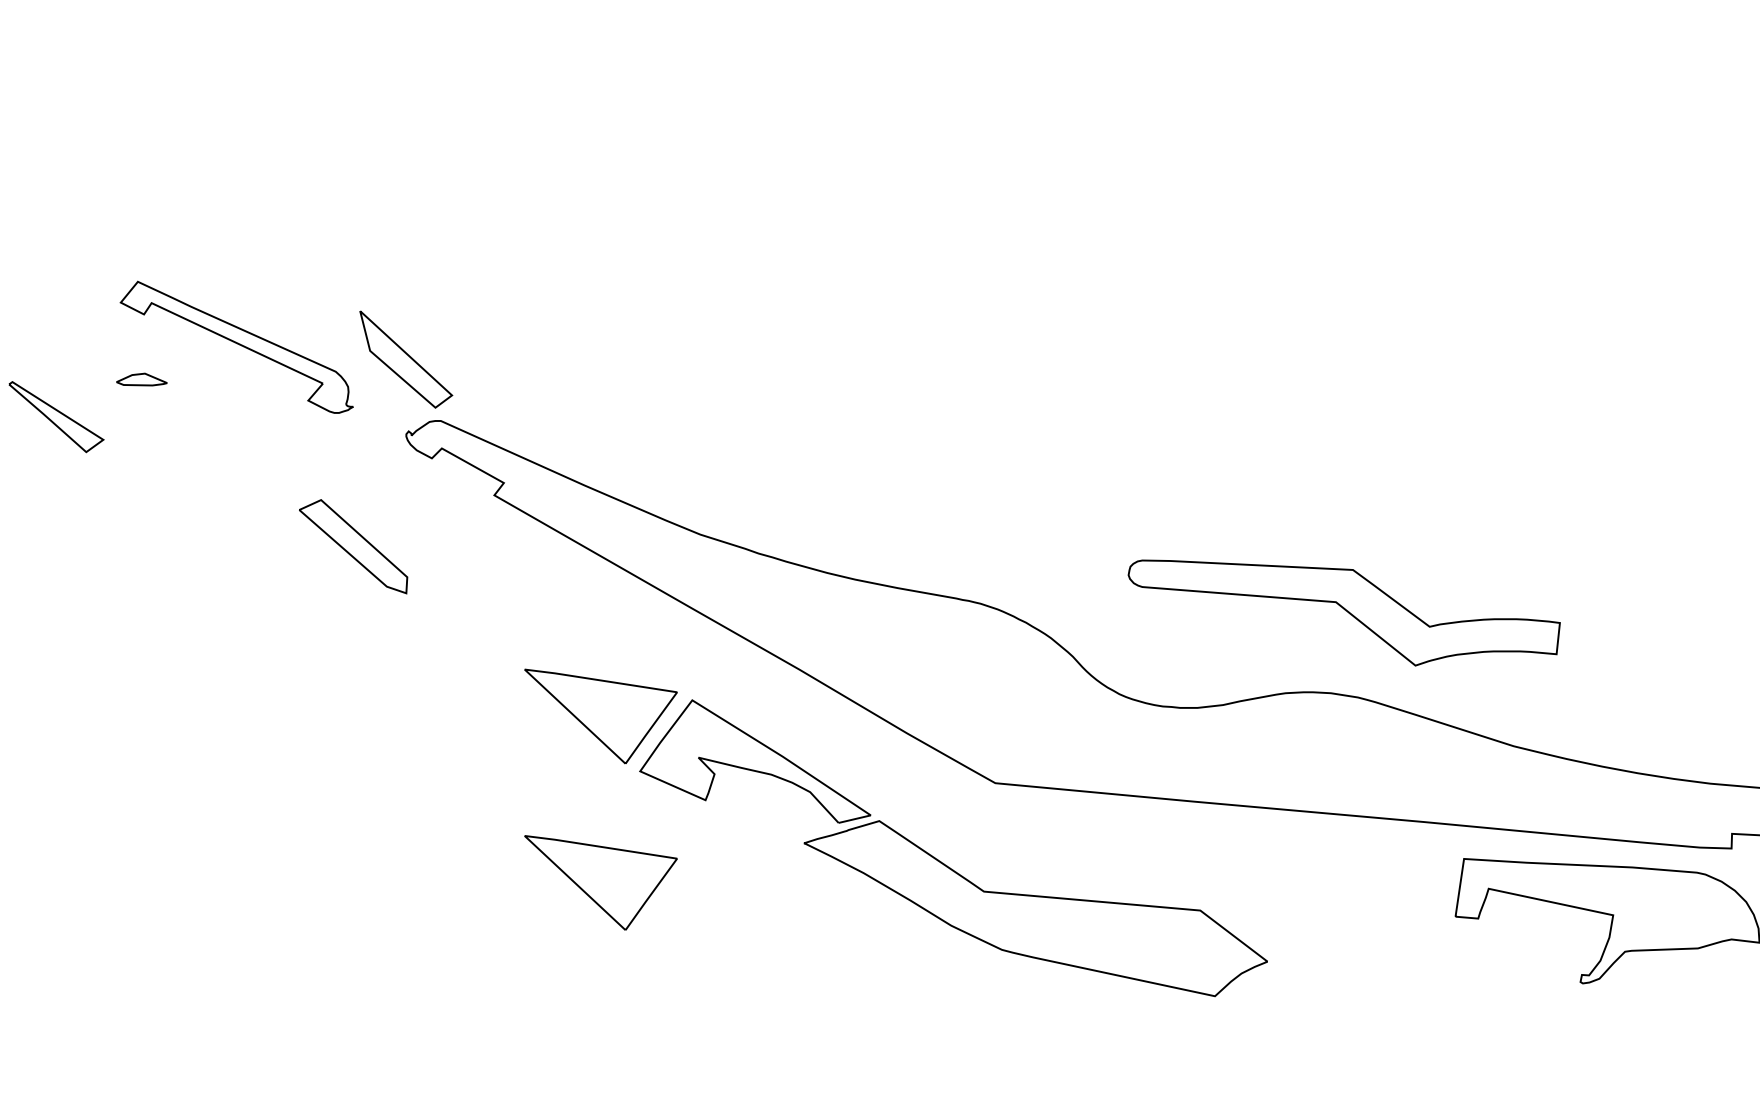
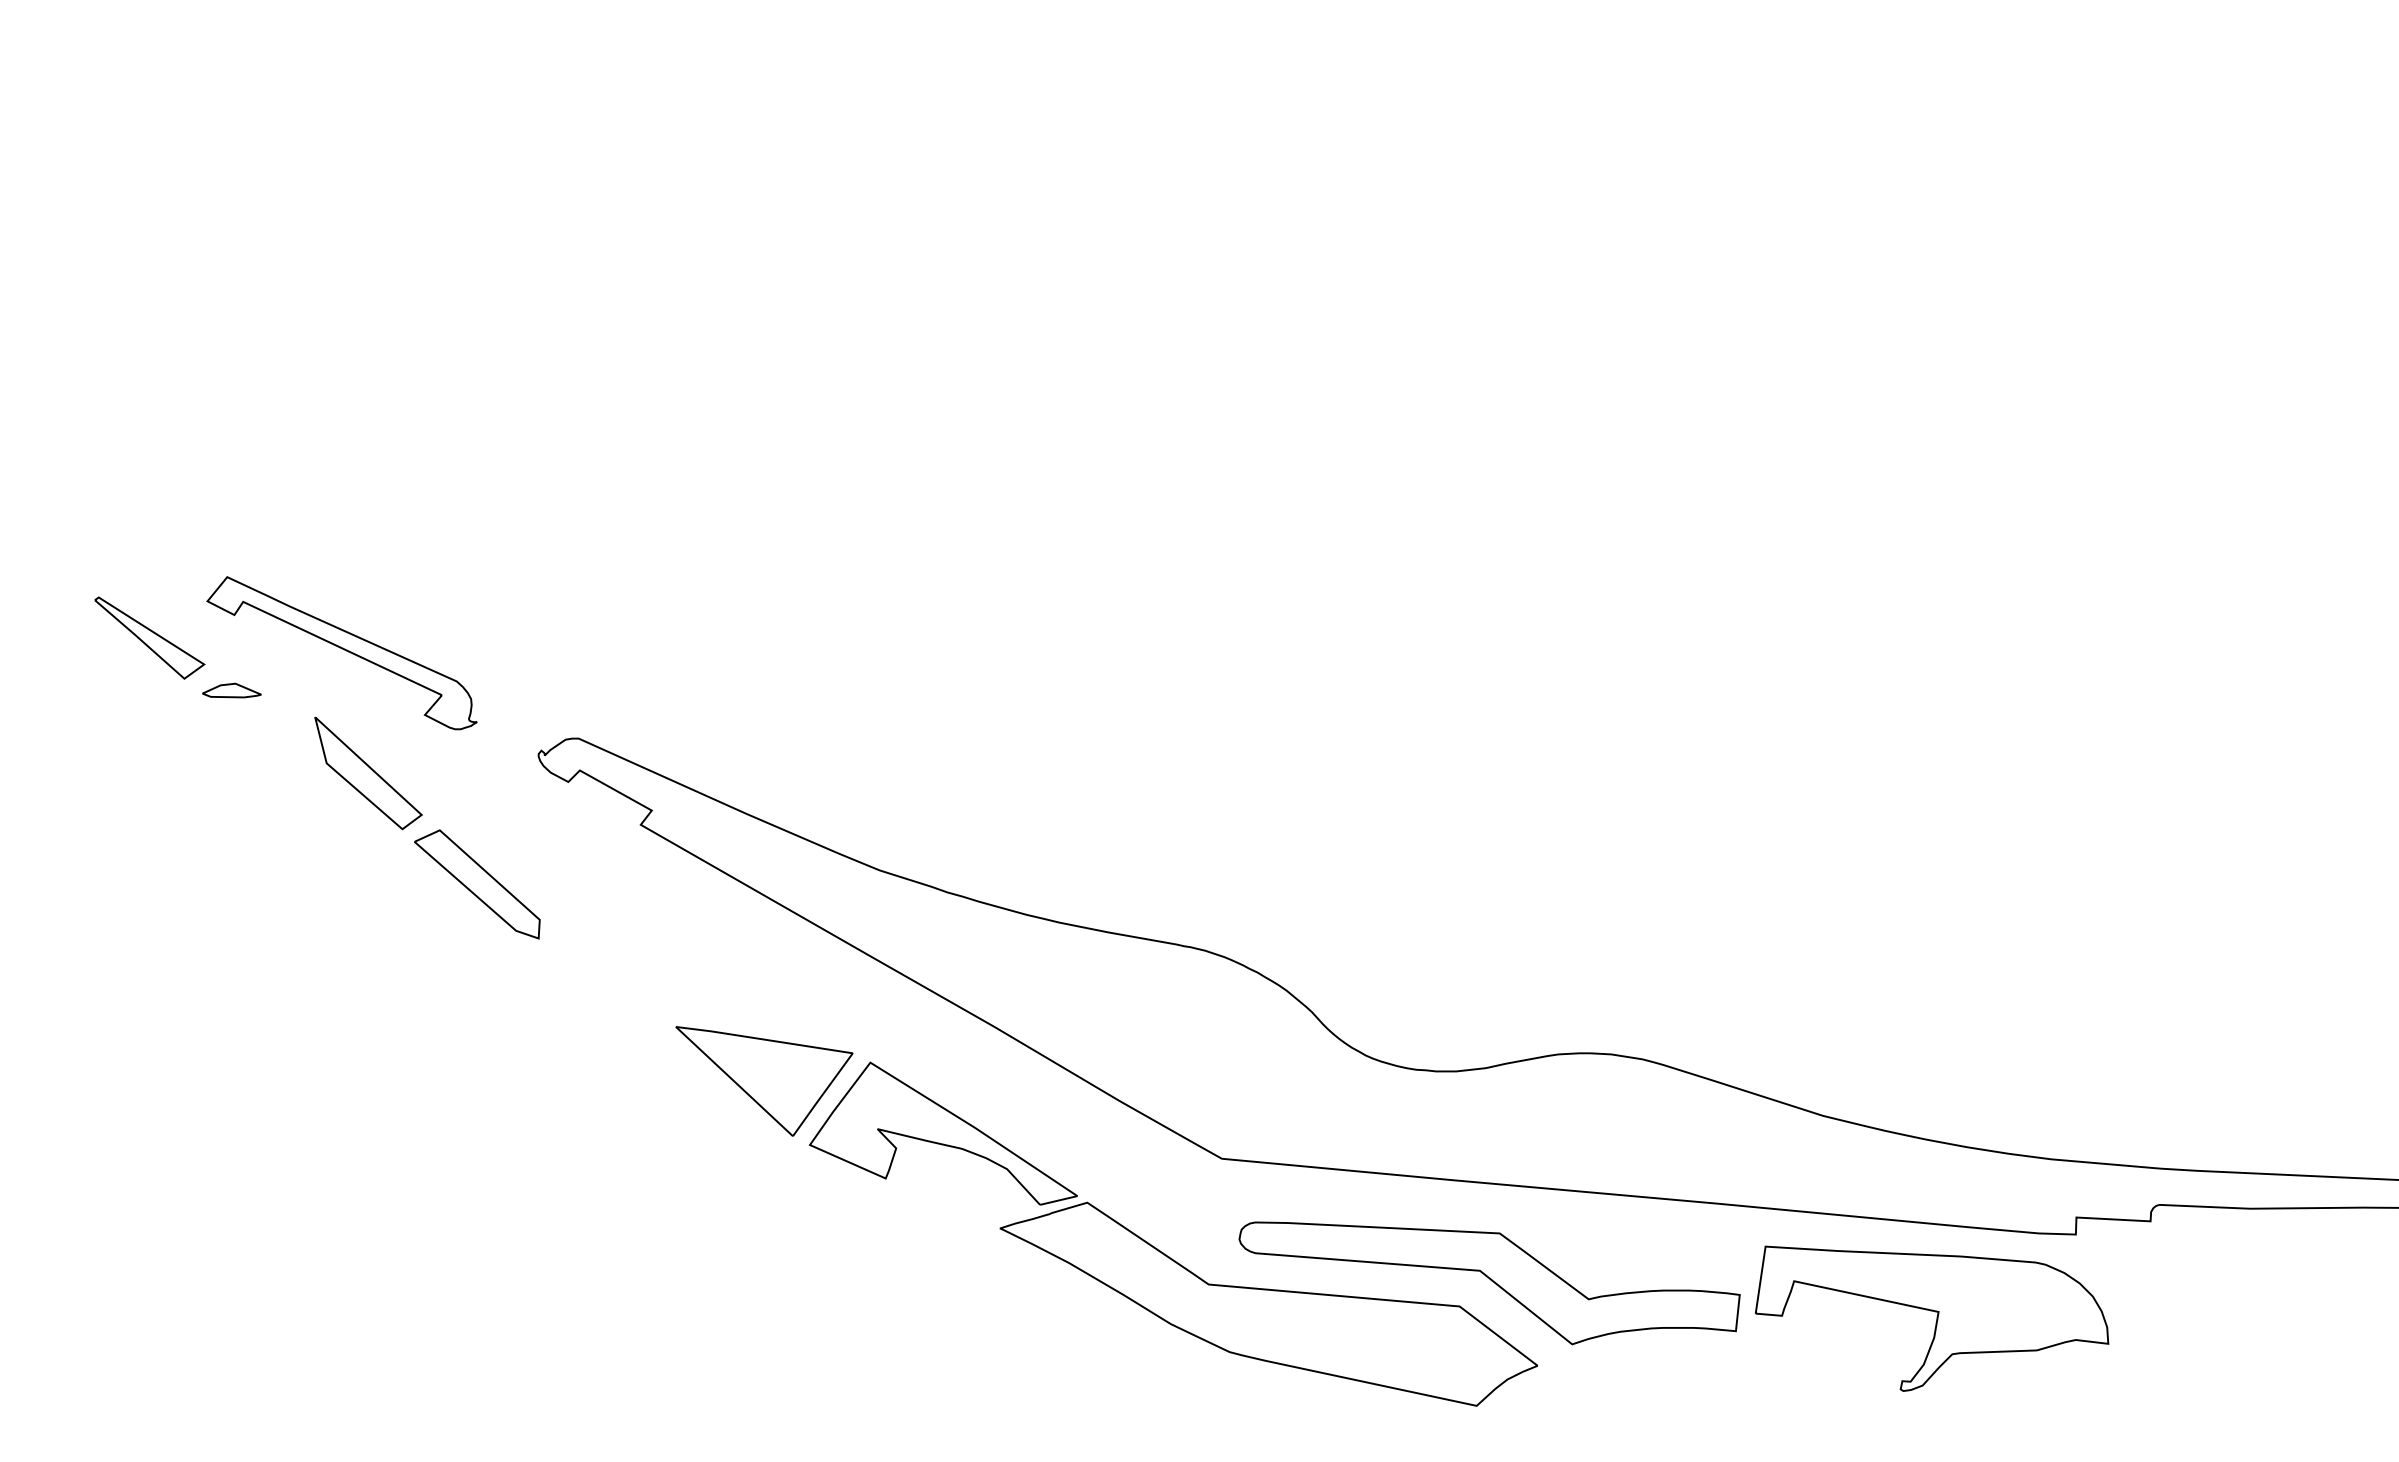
part: (406, 359) -> (368, 773), moved
part: (56, 416) -> (149, 637), moved
part: (1344, 613) -> (1489, 1283), moved
part: (601, 882) -> (764, 1274), removed

